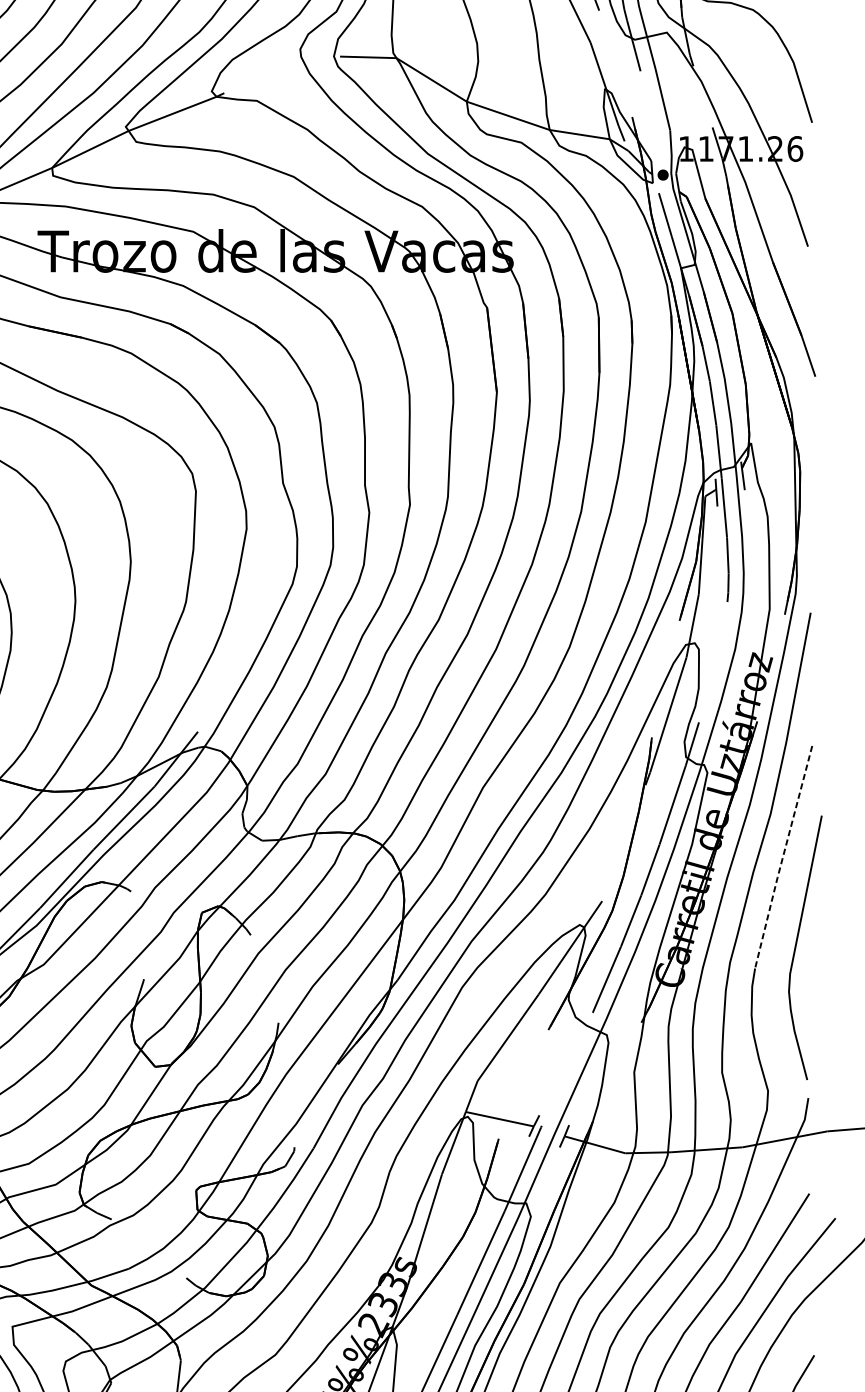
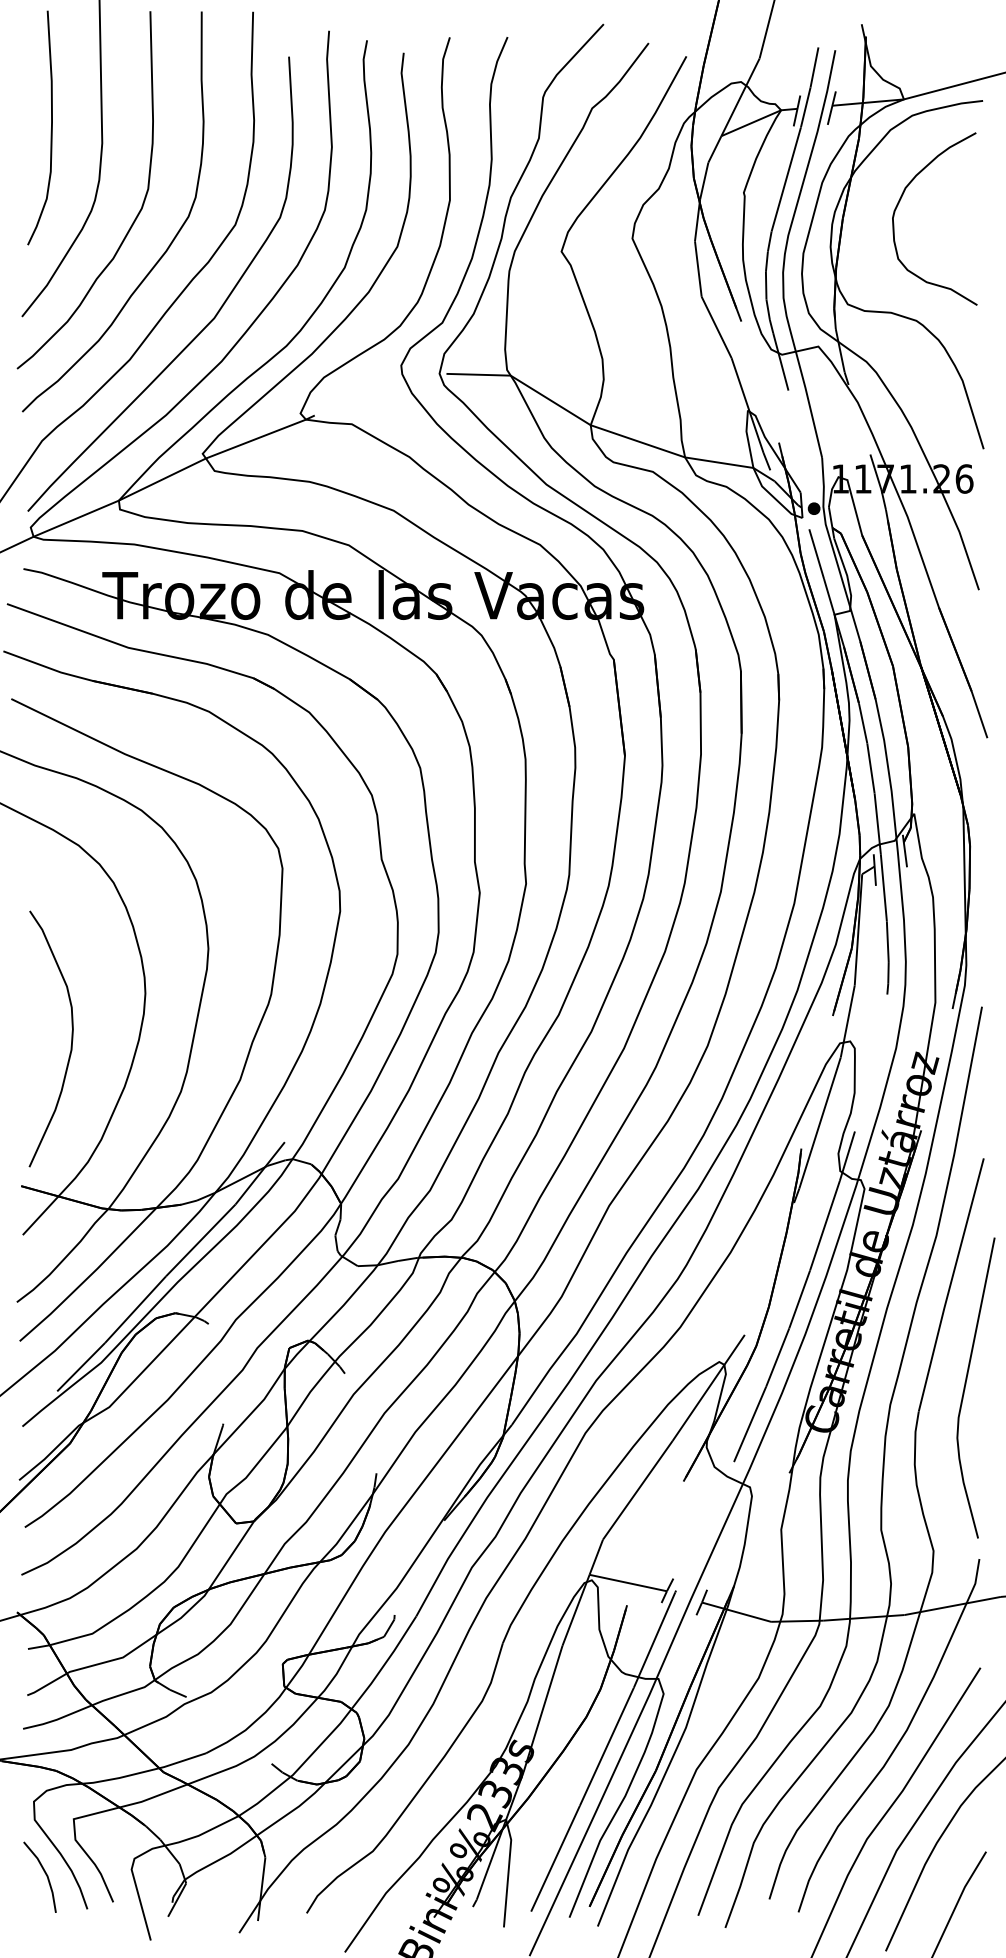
line: (782, 857) -> (950, 1285), dashed -> solid

